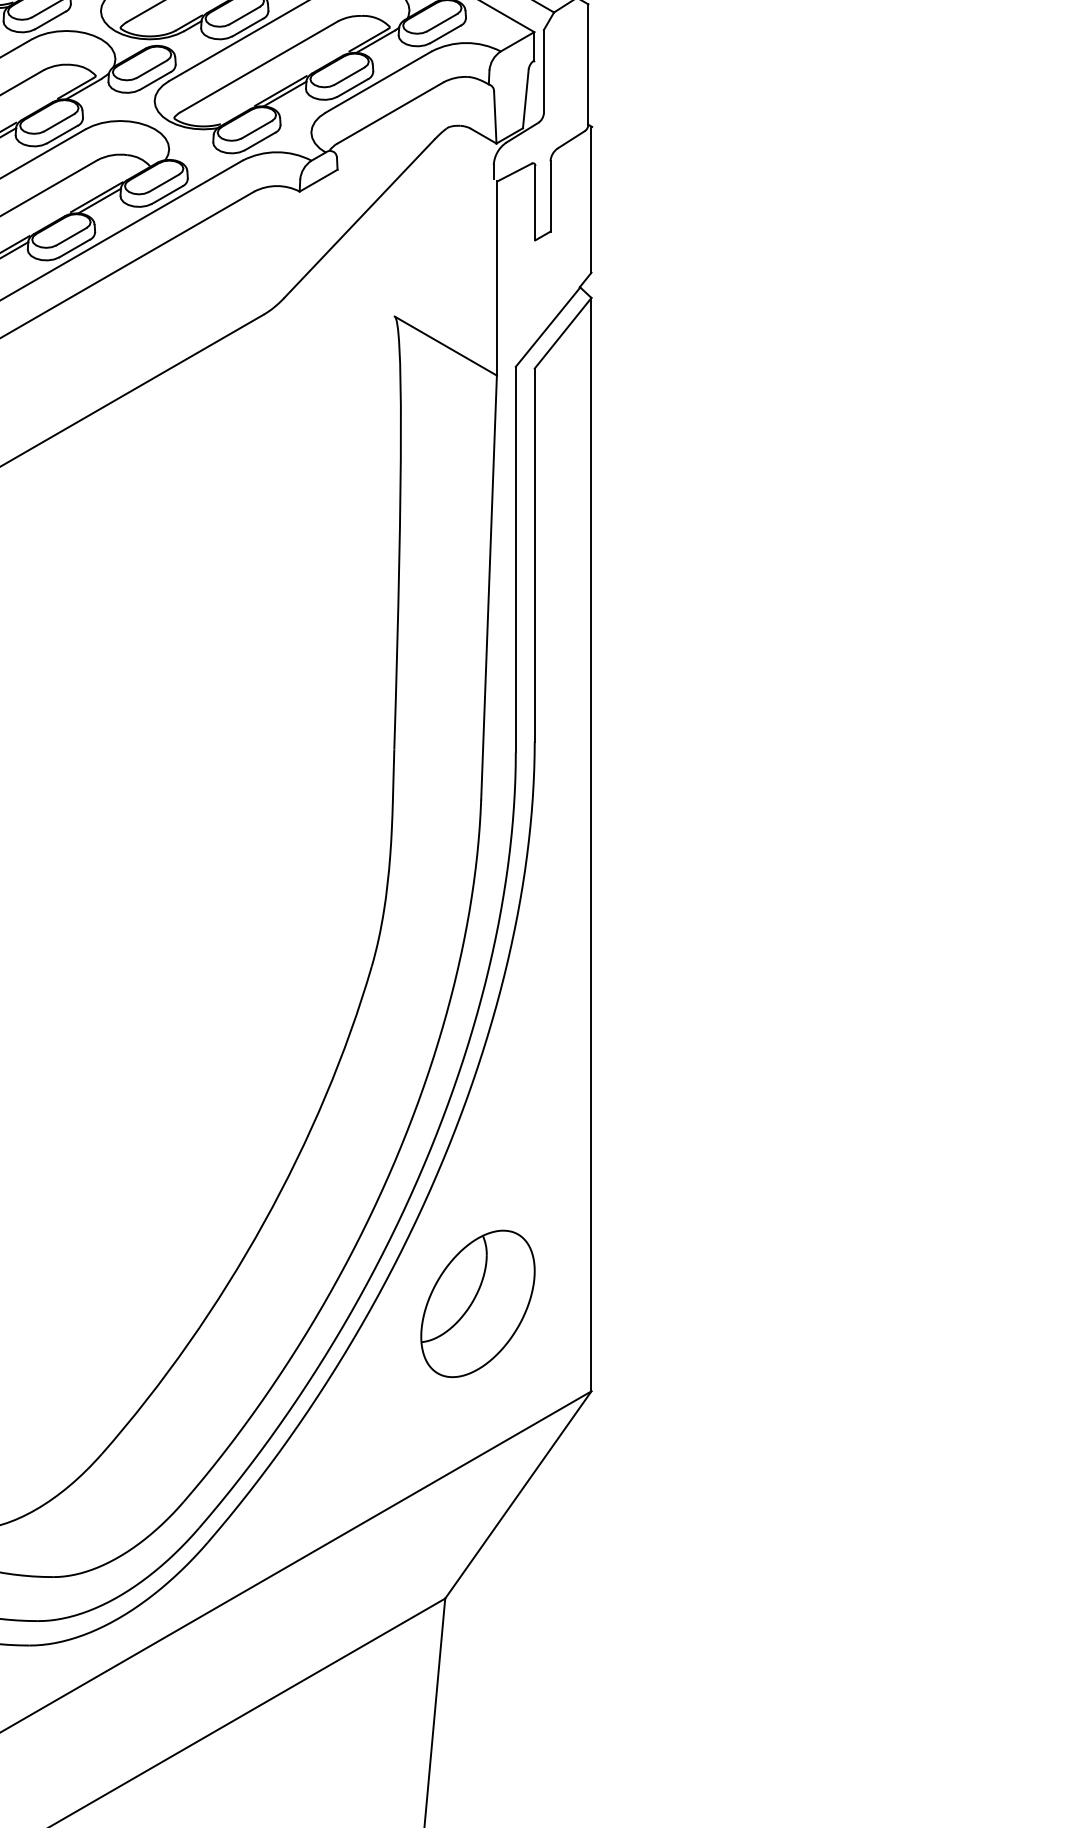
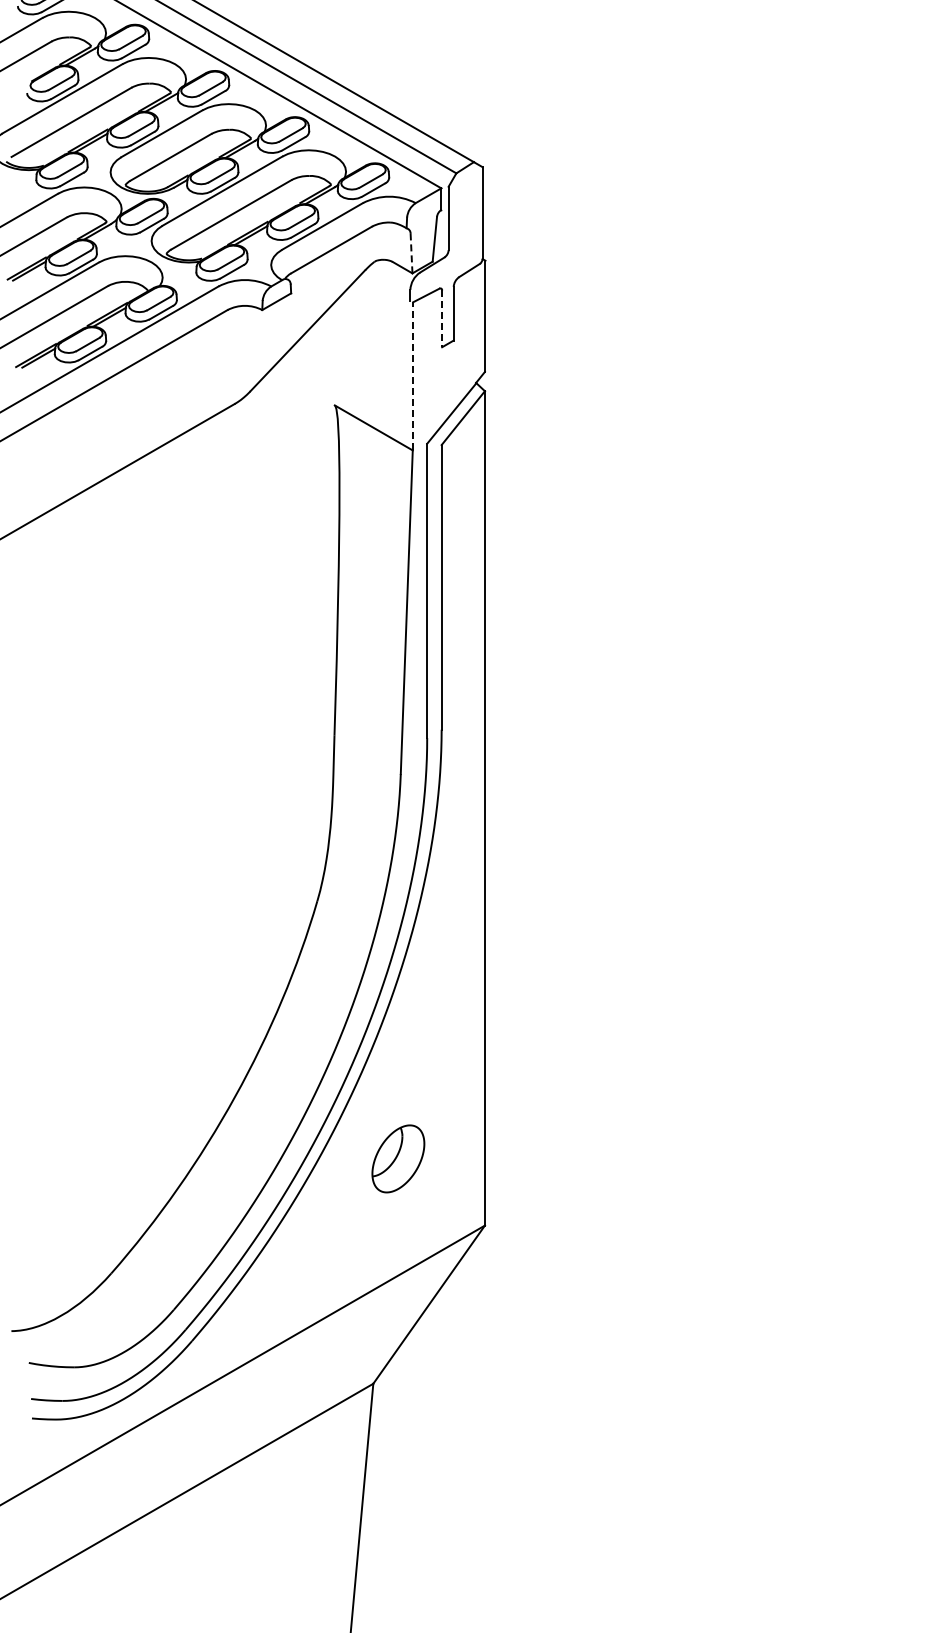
line: (495, 117) -> (411, 253), solid -> dashed
line: (535, 203) -> (442, 319), solid -> dashed
line: (496, 277) -> (412, 375), solid -> dashed
part: (478, 1303) -> (398, 1158), size x0.6

